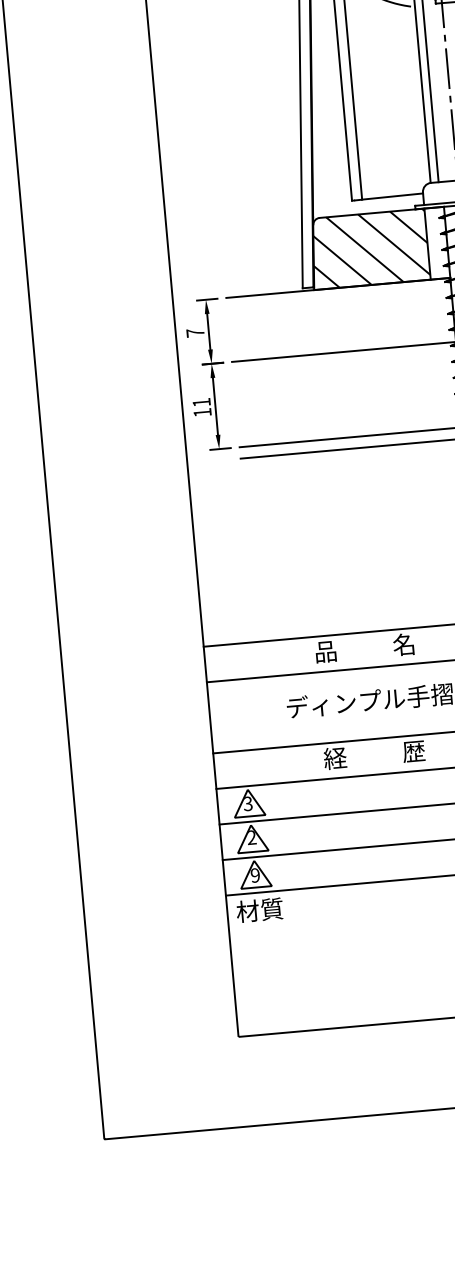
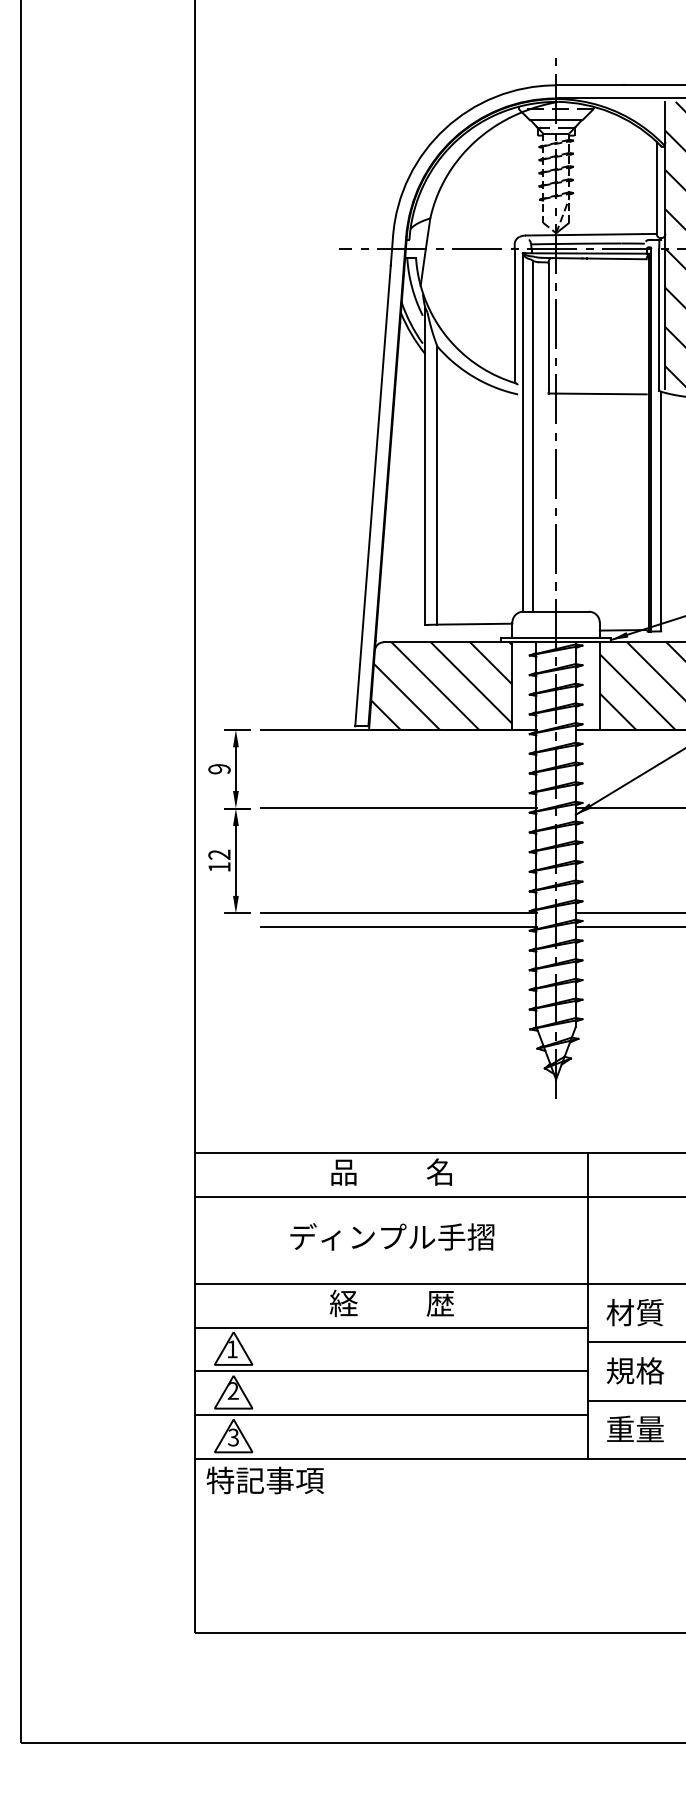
text: (195, 333) -> (219, 769), 7 -> 9
text: (201, 402) -> (219, 854), 11 -> 12
text: (247, 804) -> (231, 1349), 3 -> 1
text: (255, 875) -> (233, 1437), 9 -> 3
text: (283, 908) -> (264, 1480), 材質 -> 特記事項

